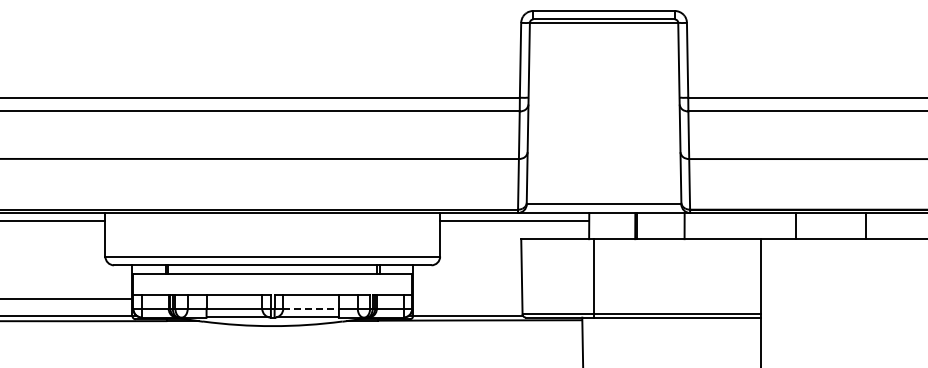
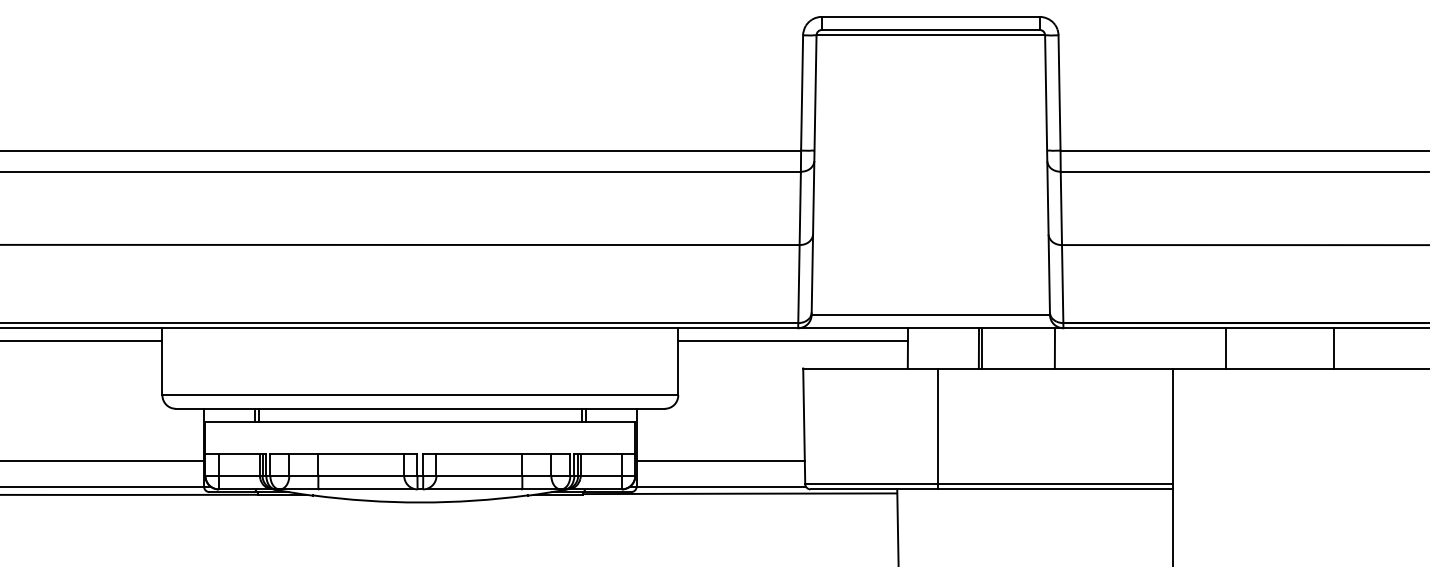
line: (594, 278) -> (937, 429), moved
line: (467, 298) -> (720, 459), added
line: (311, 308) -> (480, 475), dashed -> solid

